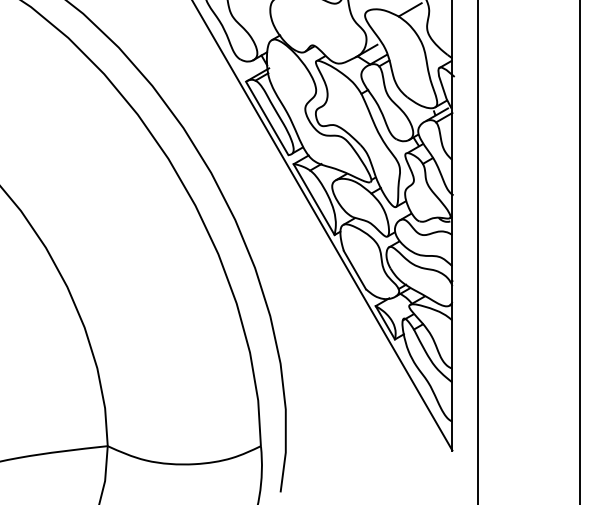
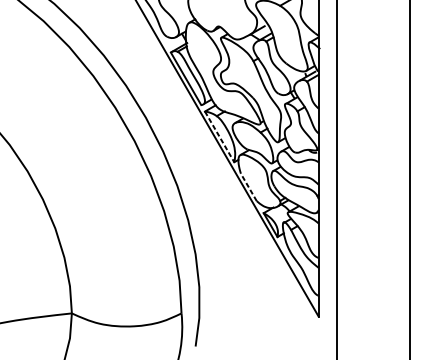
line: (314, 199) -> (219, 136), solid -> dashed
line: (354, 269) -> (248, 186), solid -> dashed

